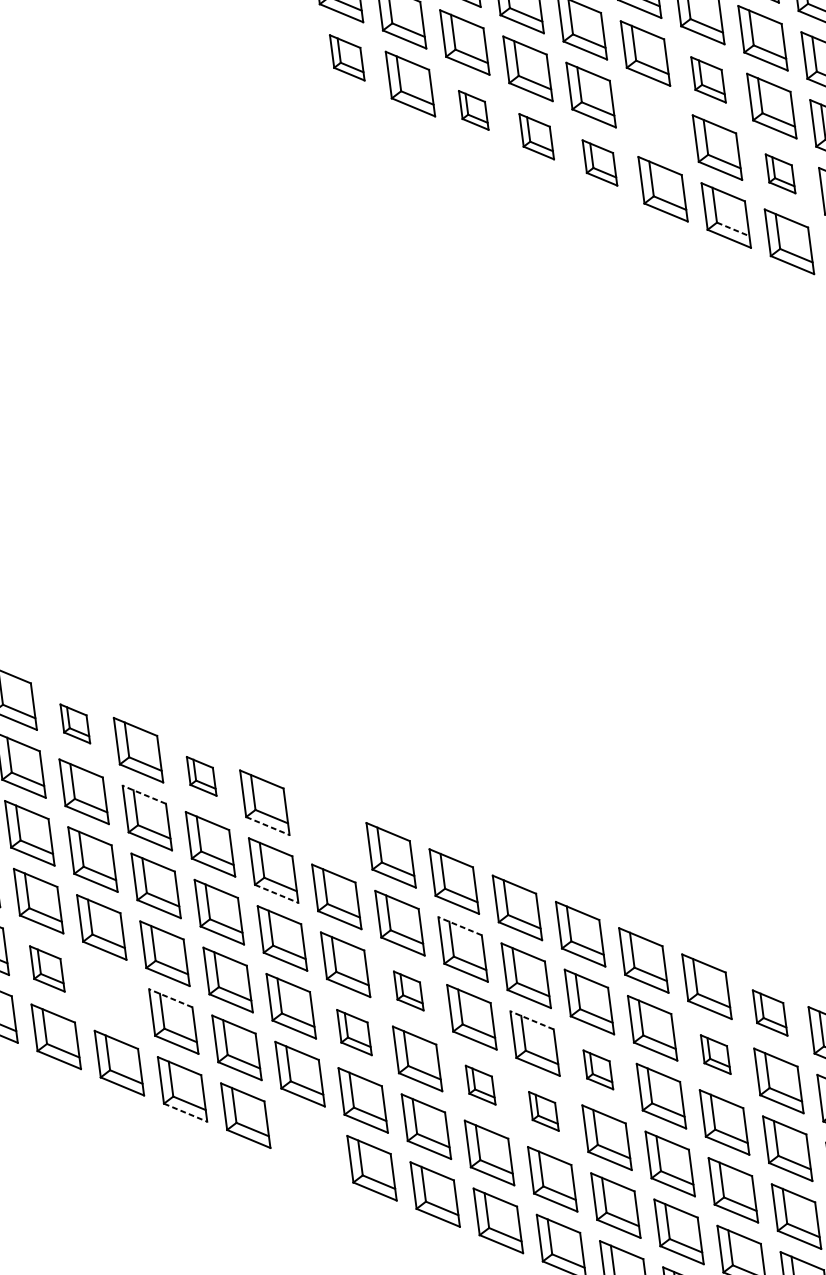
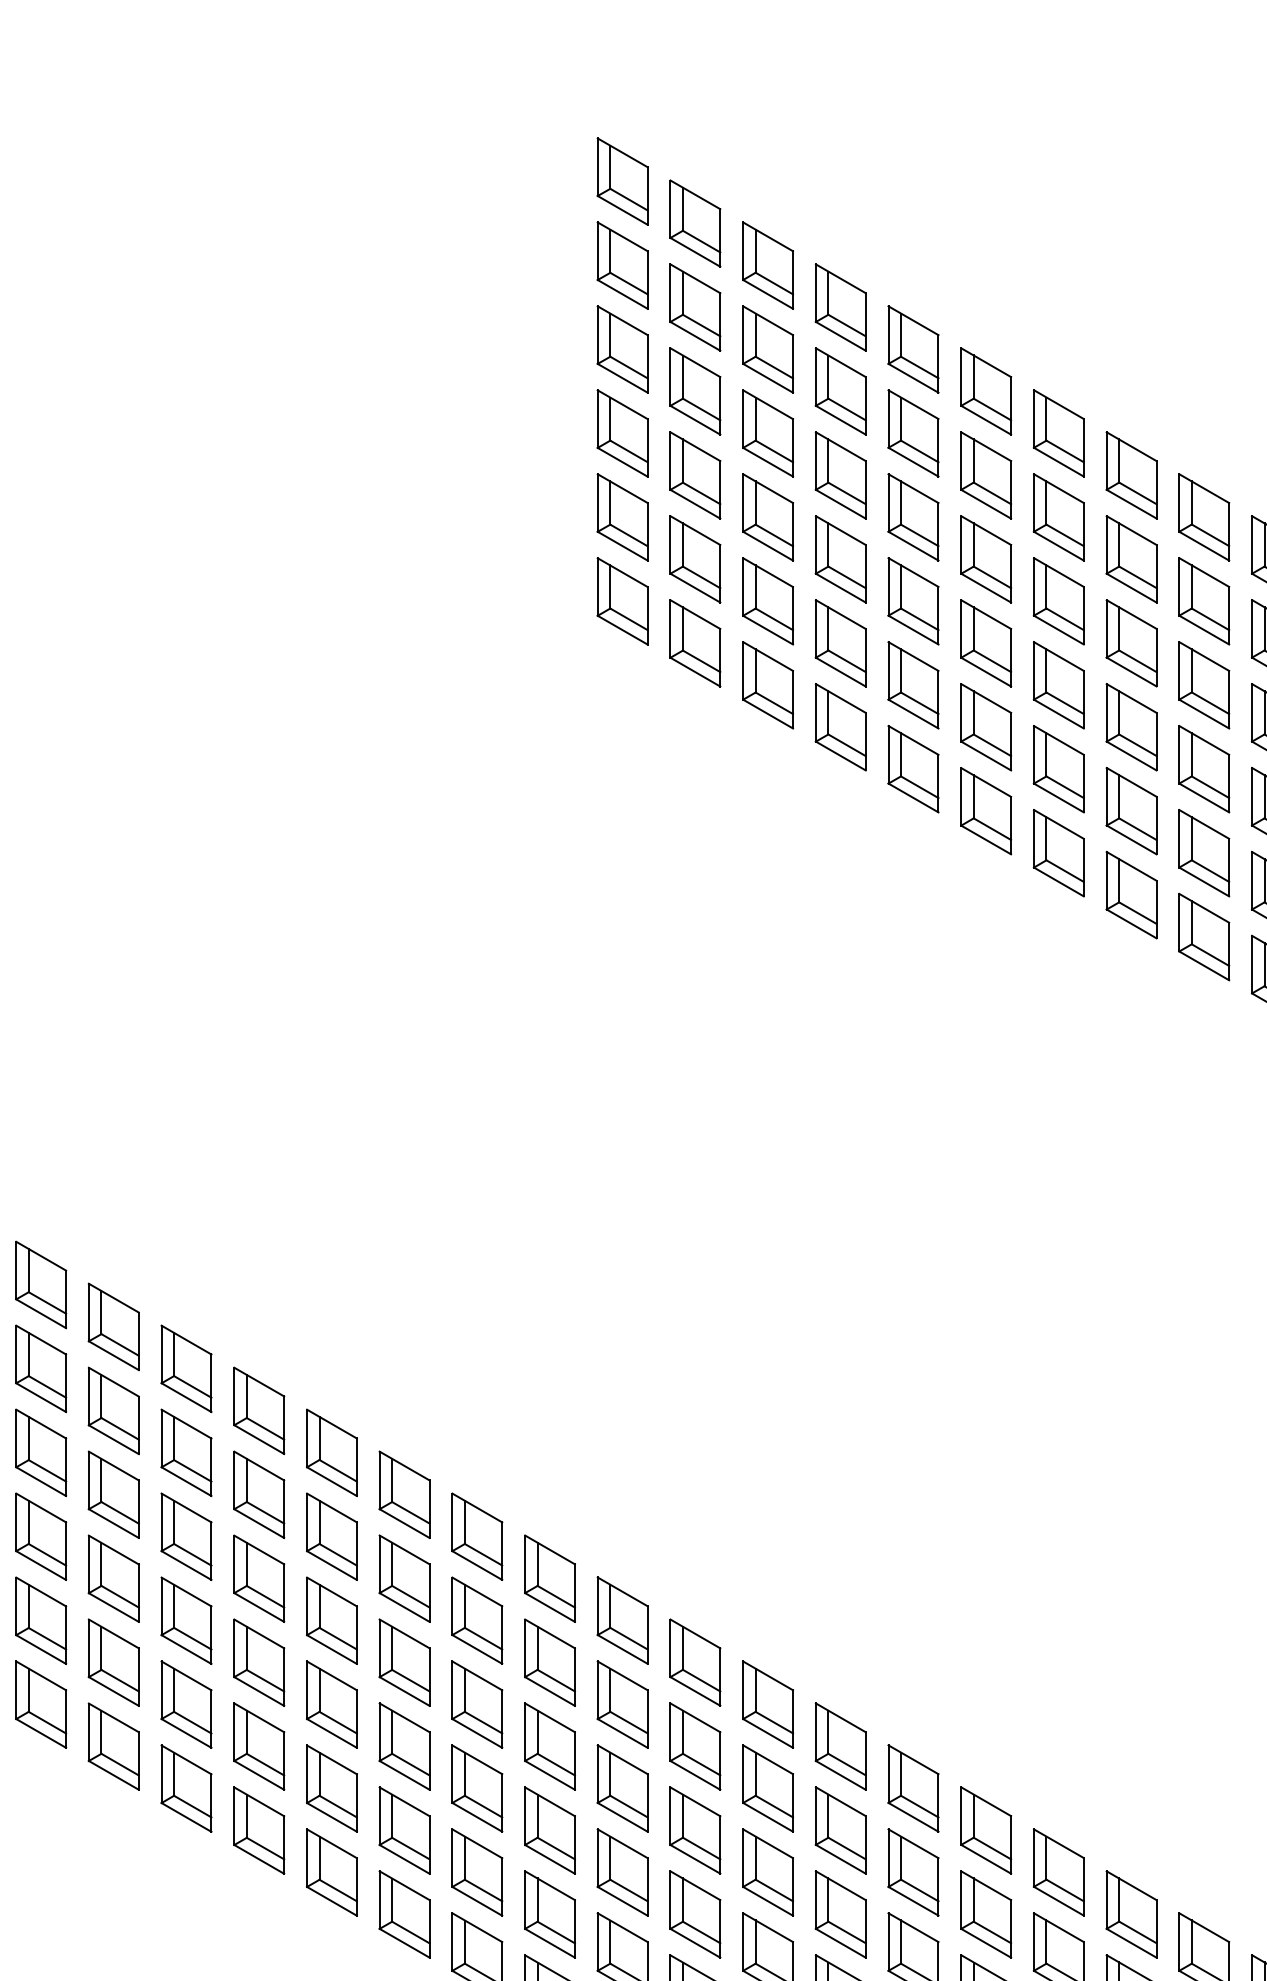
part: (347, 57) -> (622, 601), size x1.43
part: (708, 80) -> (1058, 685), size x1.43
part: (473, 110) -> (768, 685), size x1.67
part: (654, 121) -> (986, 727), added
part: (536, 136) -> (840, 727), size x1.43
part: (599, 163) -> (913, 769), size x1.43
part: (780, 173) -> (1131, 810), size x1.67
line: (733, 229) -> (1065, 871), dashed -> solid
part: (75, 723) -> (186, 1368), size x1.67
part: (201, 776) -> (331, 1452), size x1.67
line: (144, 795) -> (259, 1466), dashed -> solid
line: (267, 825) -> (404, 1523), dashed -> solid
part: (328, 828) -> (477, 1536), added
line: (276, 893) -> (404, 1607), dashed -> solid
line: (459, 925) -> (622, 1675), dashed -> solid
part: (47, 968) -> (113, 1662), size x1.43
part: (408, 991) -> (549, 1746), size x1.67
part: (110, 995) -> (186, 1704), added
line: (170, 998) -> (259, 1717), dashed -> solid
part: (770, 1013) -> (986, 1830), size x1.43
line: (532, 1020) -> (695, 1801), dashed -> solid
part: (354, 1032) -> (477, 1788), size x1.43
part: (715, 1054) -> (913, 1872), size x1.67
part: (598, 1069) -> (768, 1872), size x1.67
part: (480, 1085) -> (622, 1872), size x1.67
part: (543, 1111) -> (695, 1914), size x1.67
line: (185, 1112) -> (259, 1859), dashed -> solid
part: (308, 1142) -> (404, 1914), added

